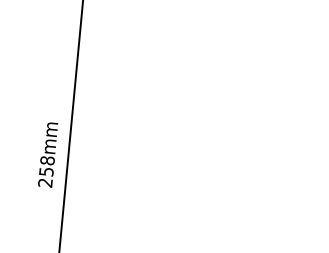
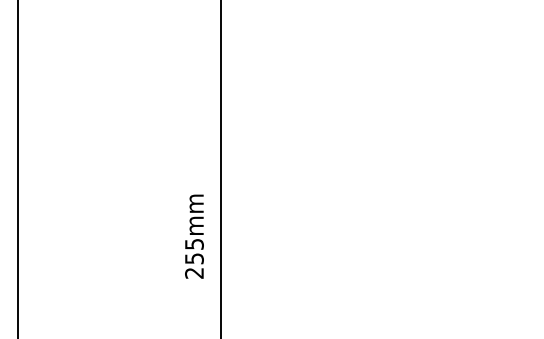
text: (47, 160) -> (194, 243), 258mm -> 255mm

